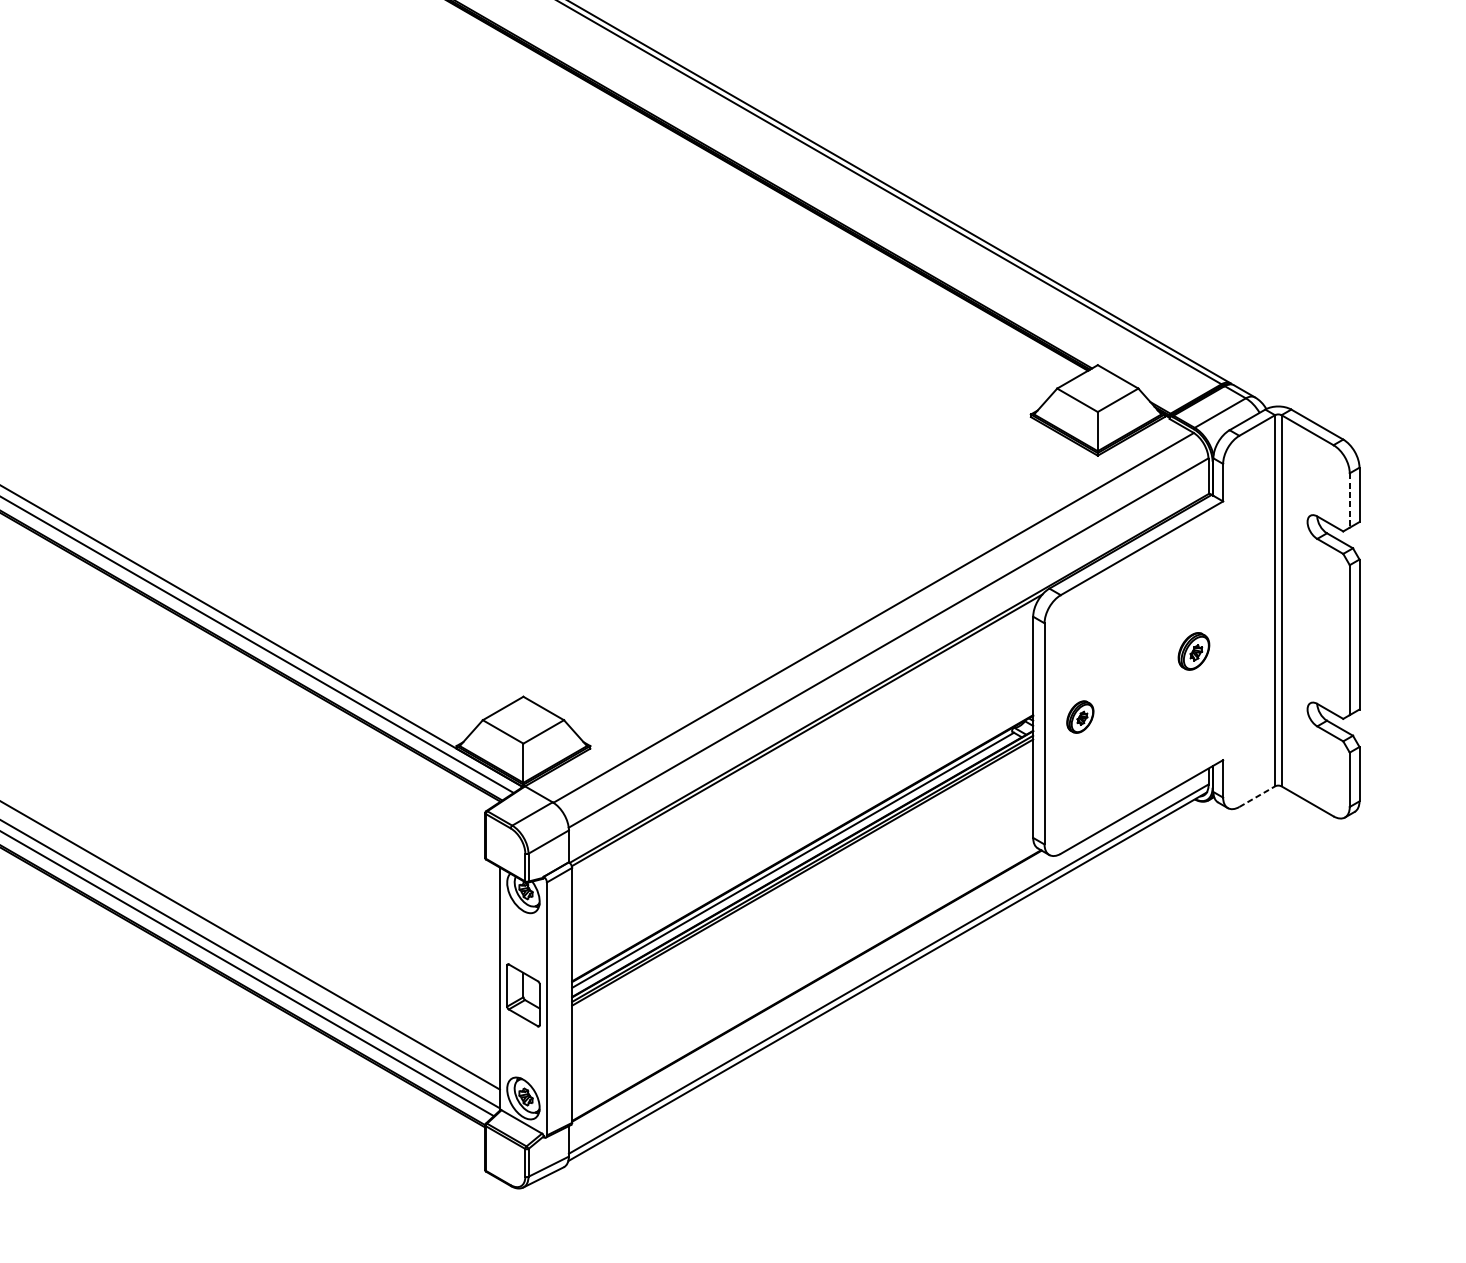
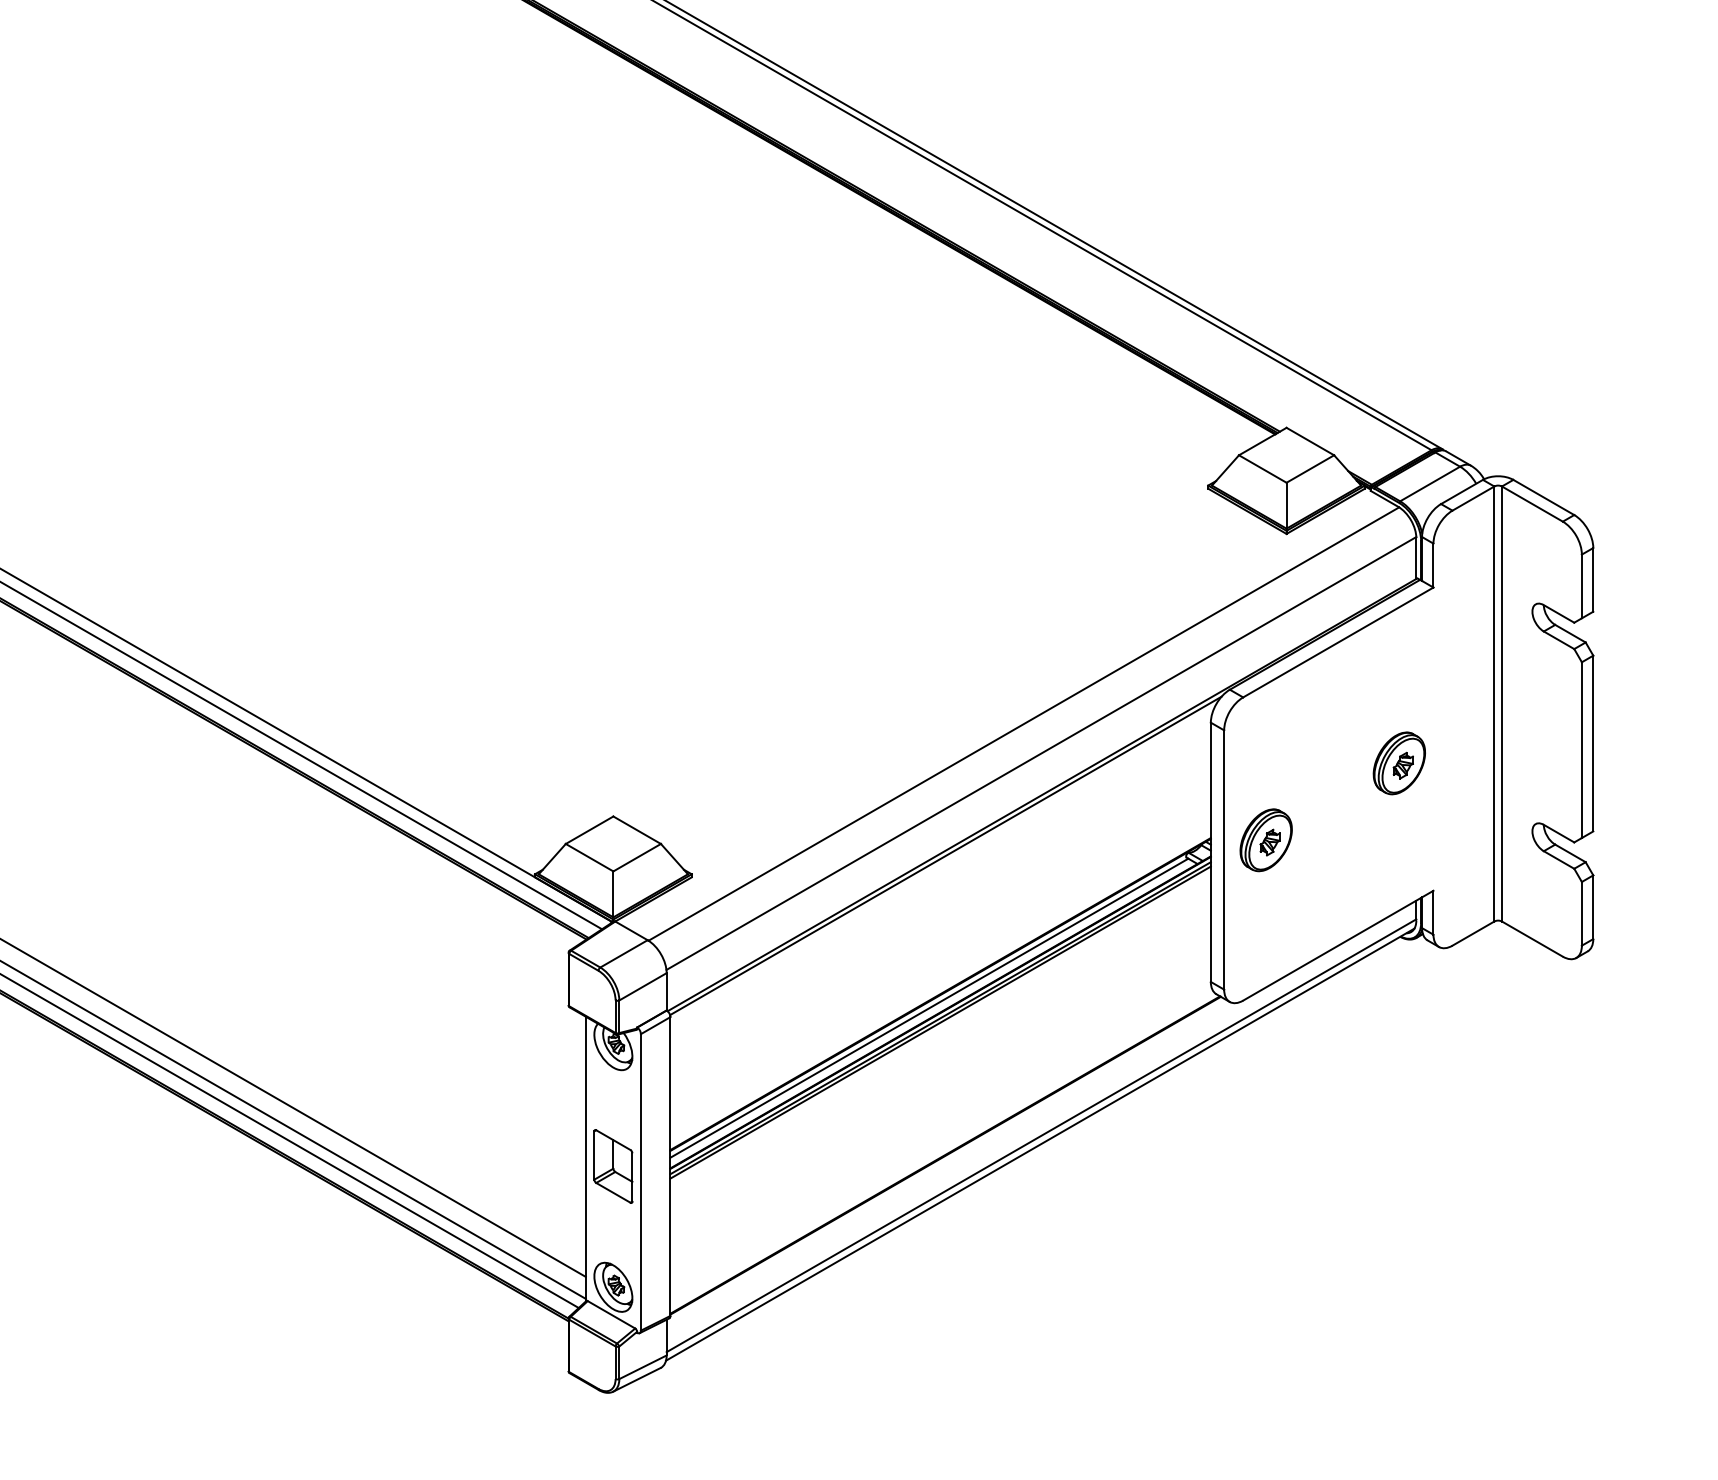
line: (1349, 500) -> (1581, 586), dashed -> solid
part: (1193, 651) -> (1398, 763), size x1.43
part: (1079, 717) -> (1265, 840), size x1.67
line: (1257, 796) -> (1473, 933), dashed -> solid

